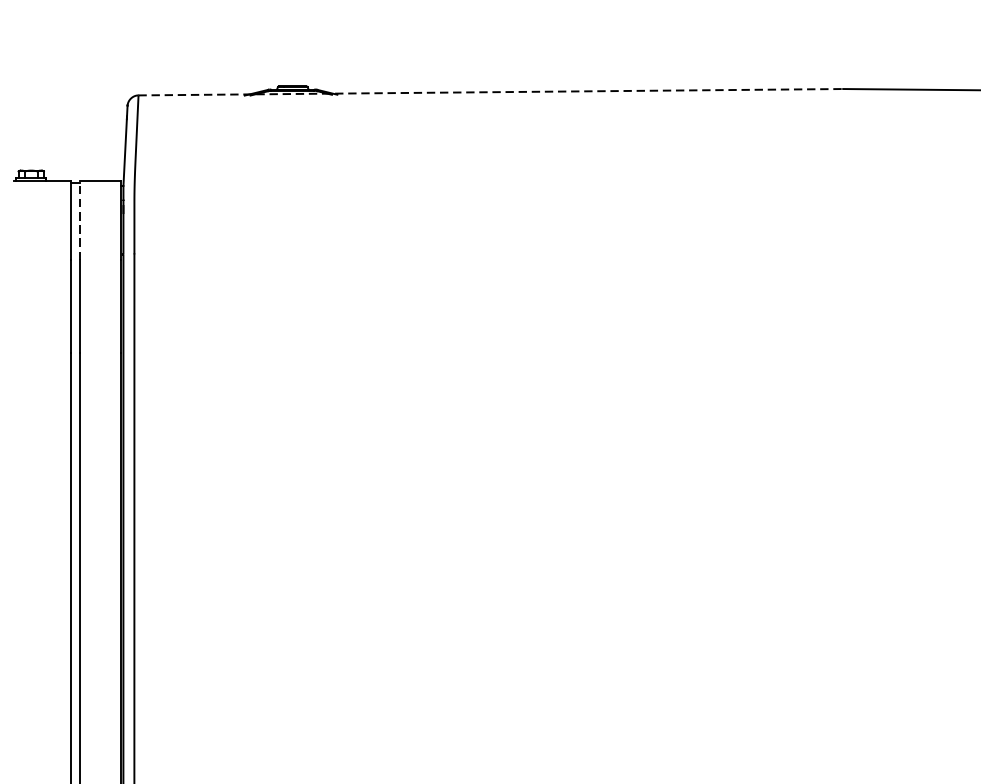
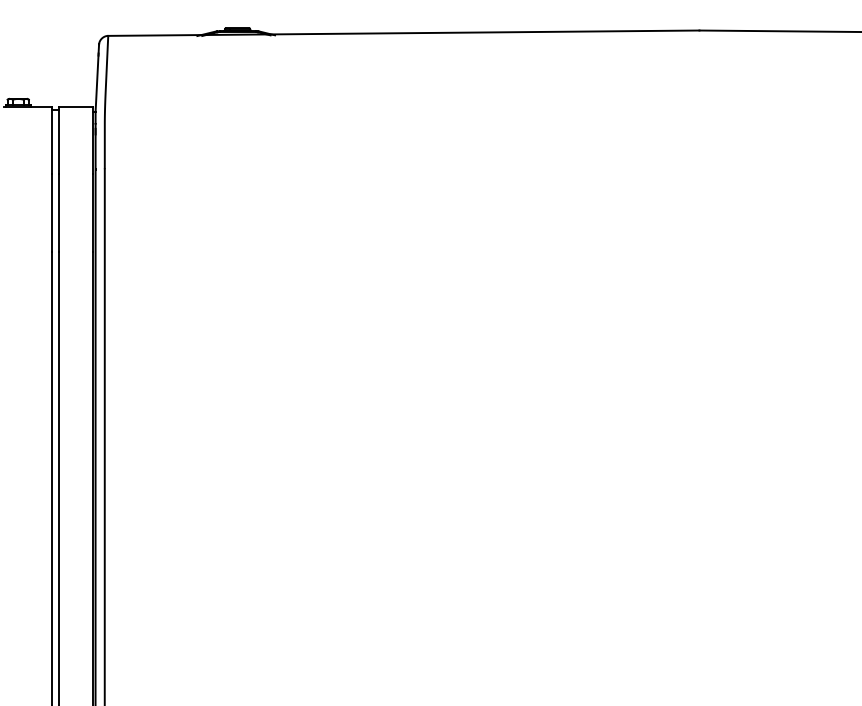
line: (490, 92) -> (403, 33), dashed -> solid
line: (80, 220) -> (59, 140), dashed -> solid

